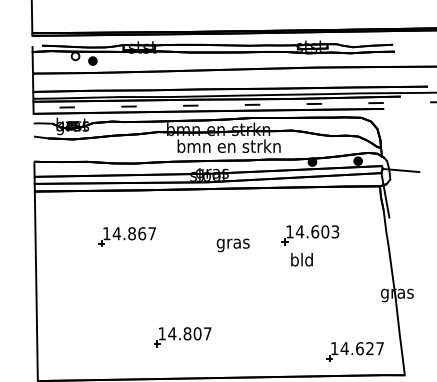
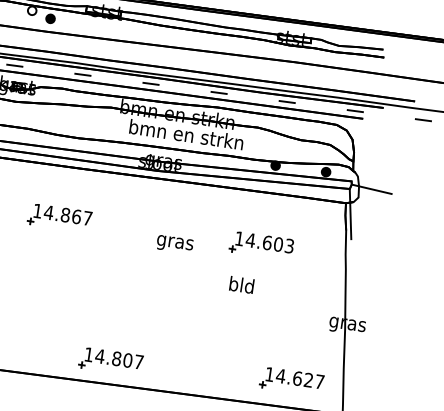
text: (301, 259) -> (241, 284), moved
part: (182, 337) -> (110, 362), moved

